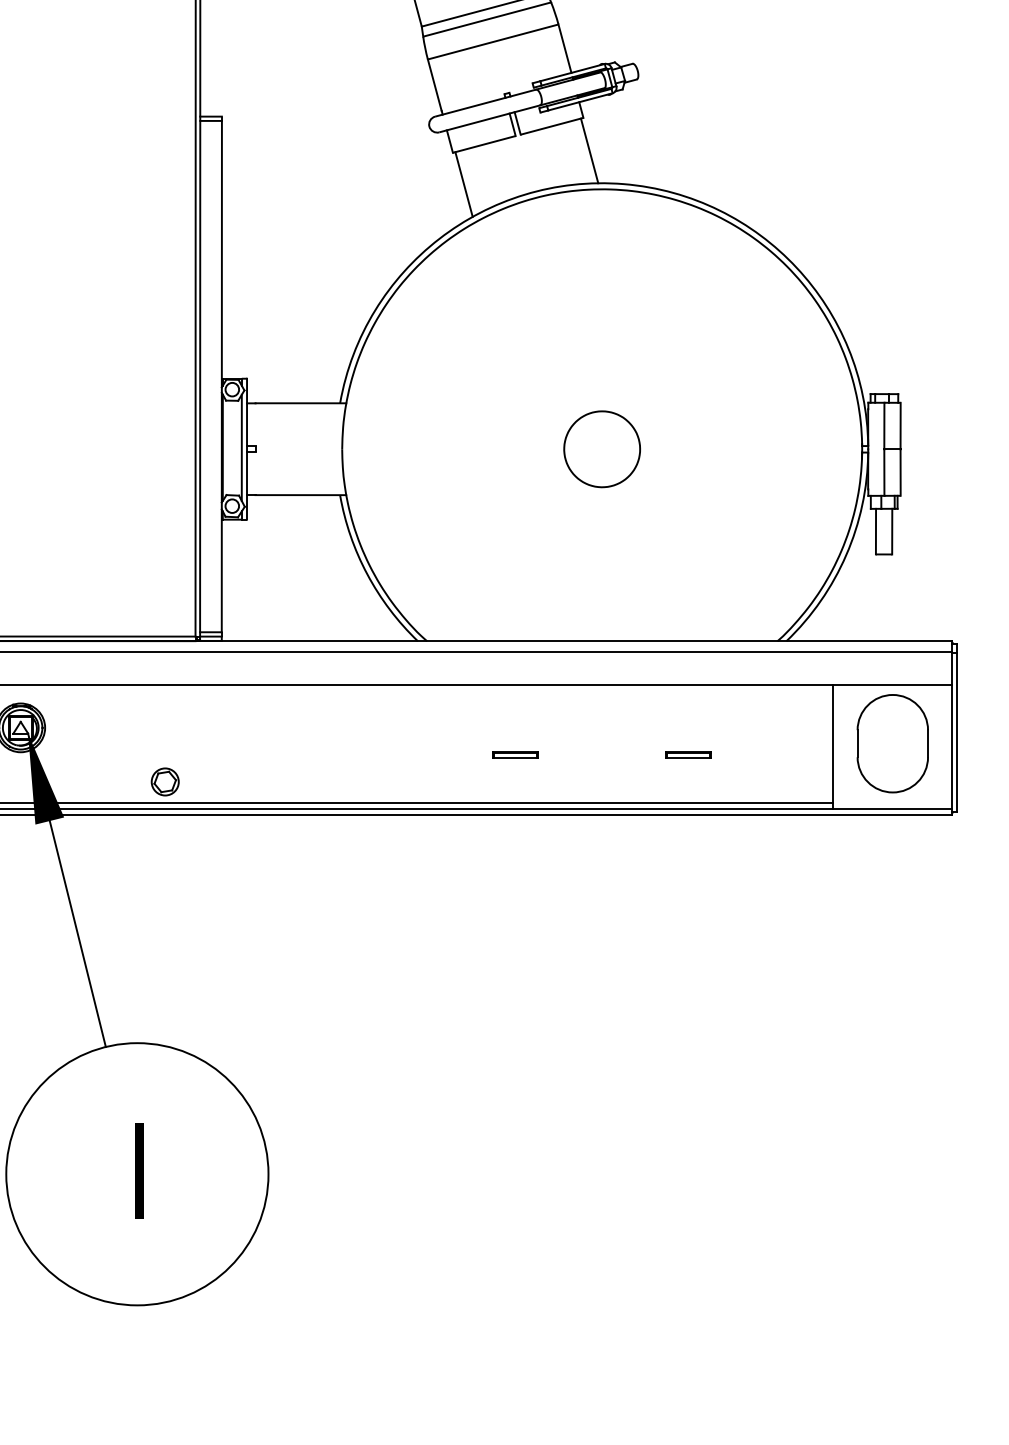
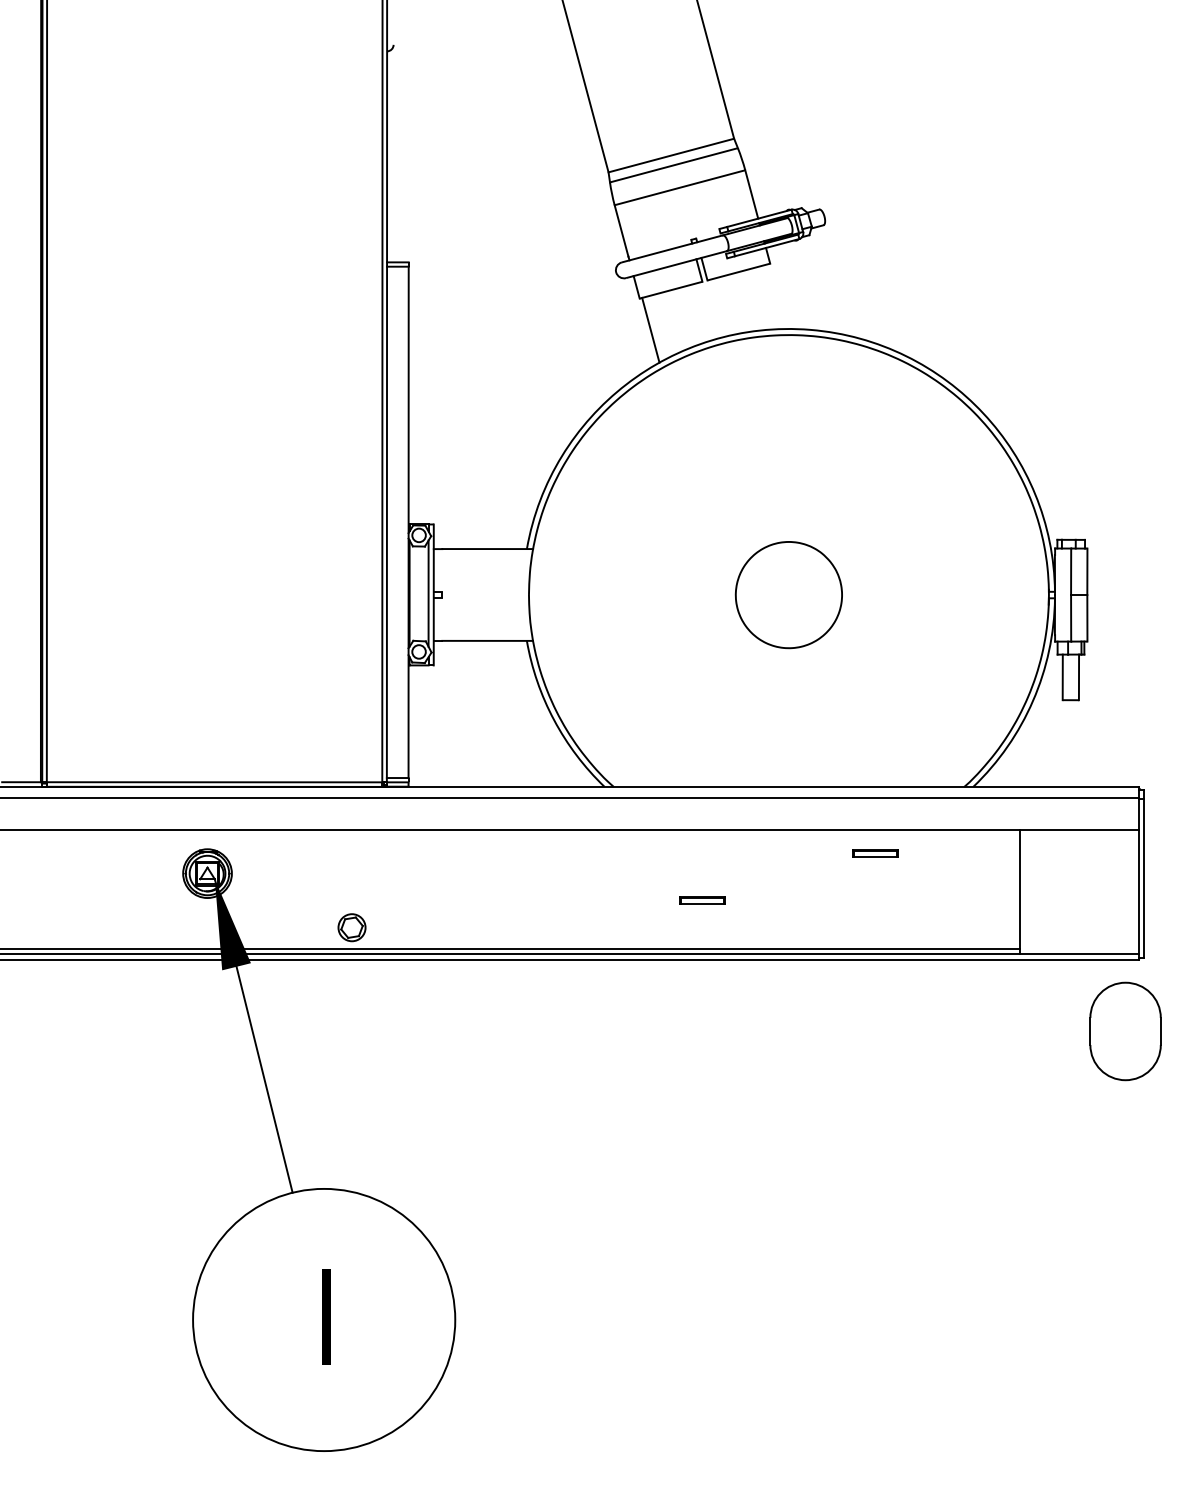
line: (589, 150) -> (776, 296), removed
part: (601, 448) -> (788, 594), size x1.4
part: (892, 743) -> (1125, 1031), moved
part: (688, 754) -> (875, 853), moved

